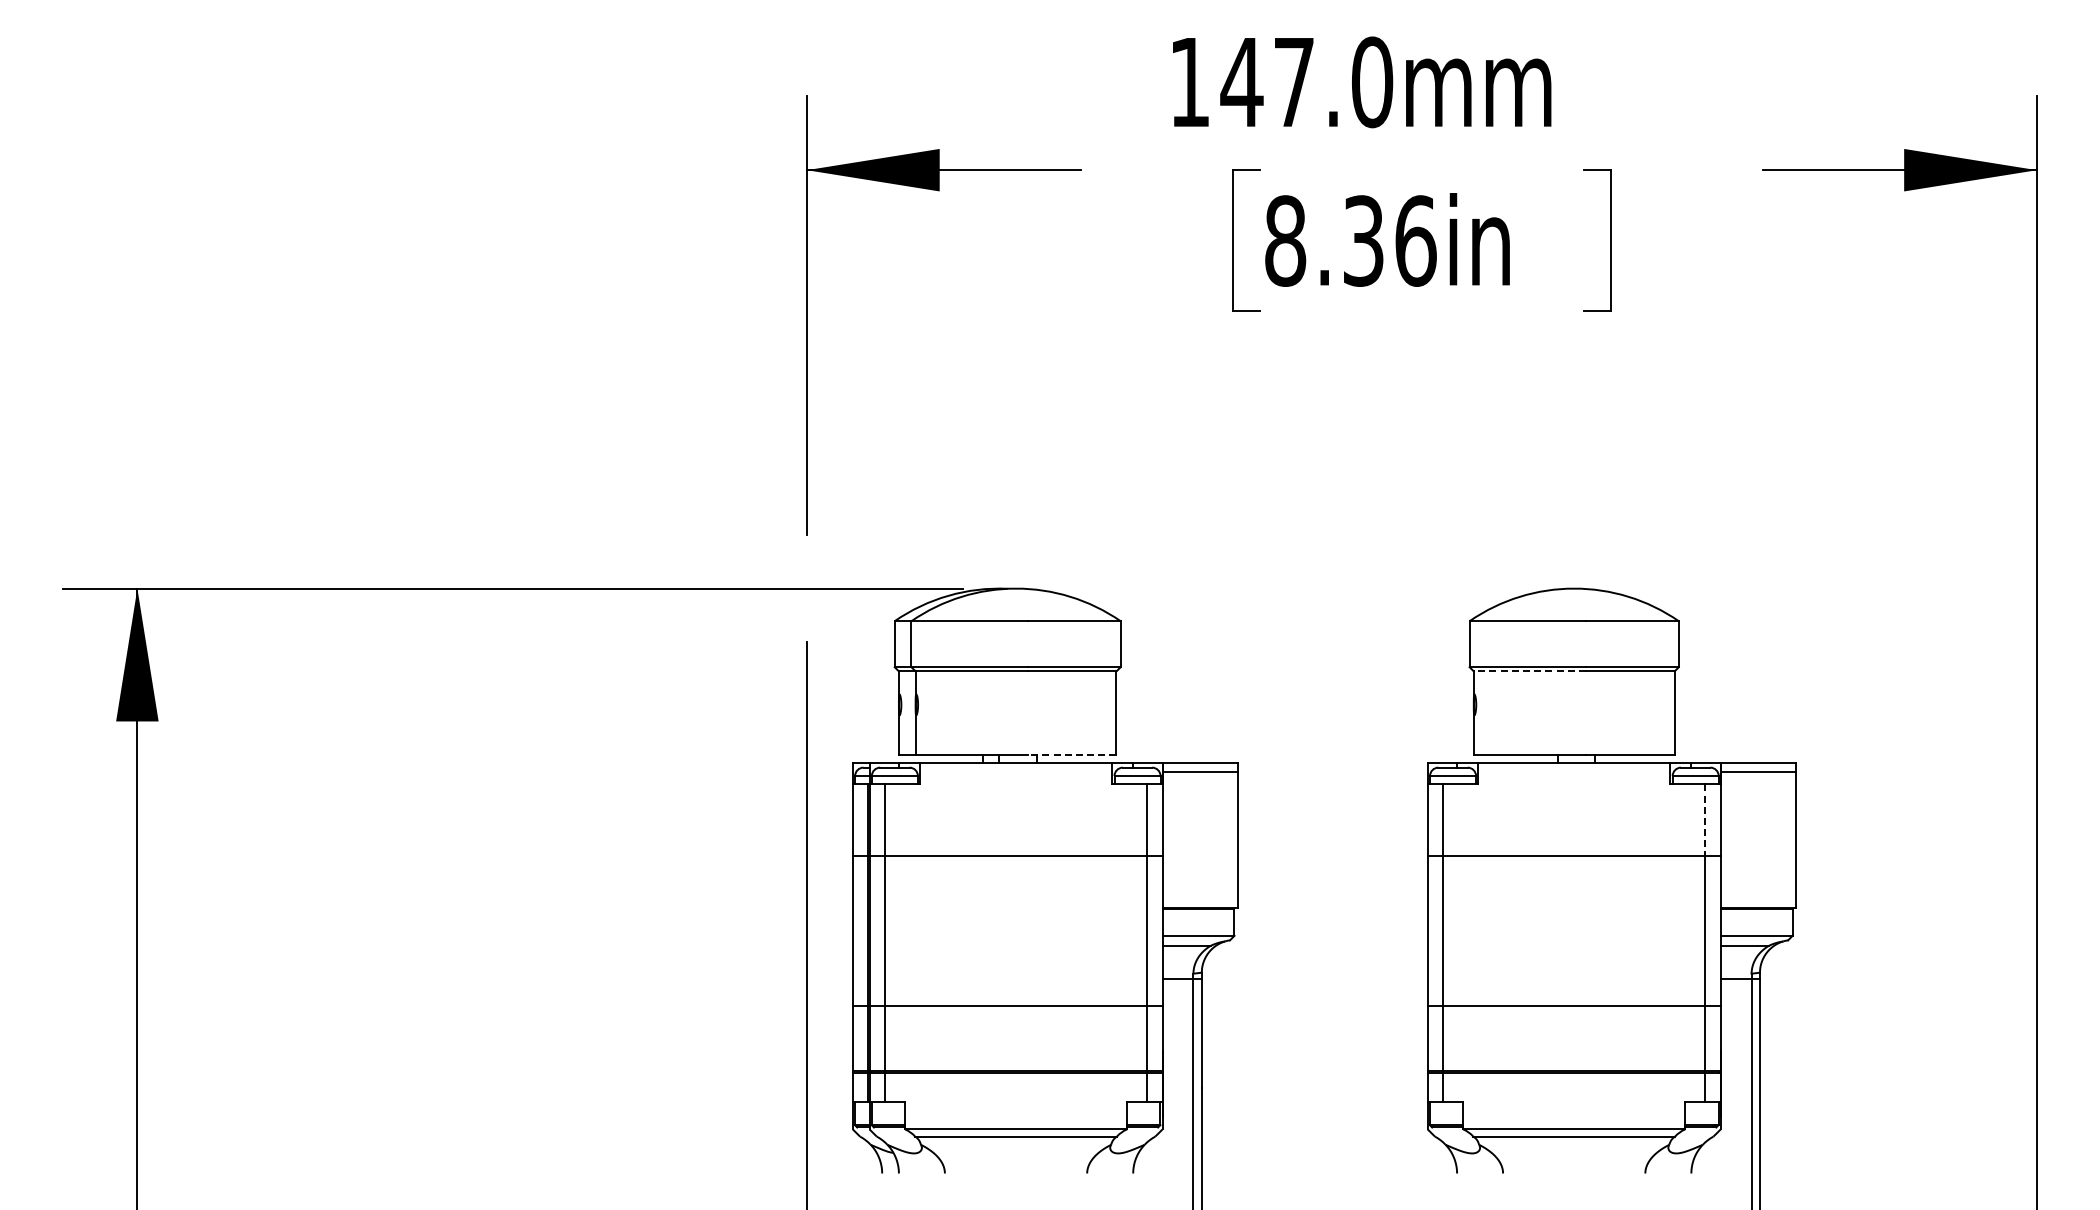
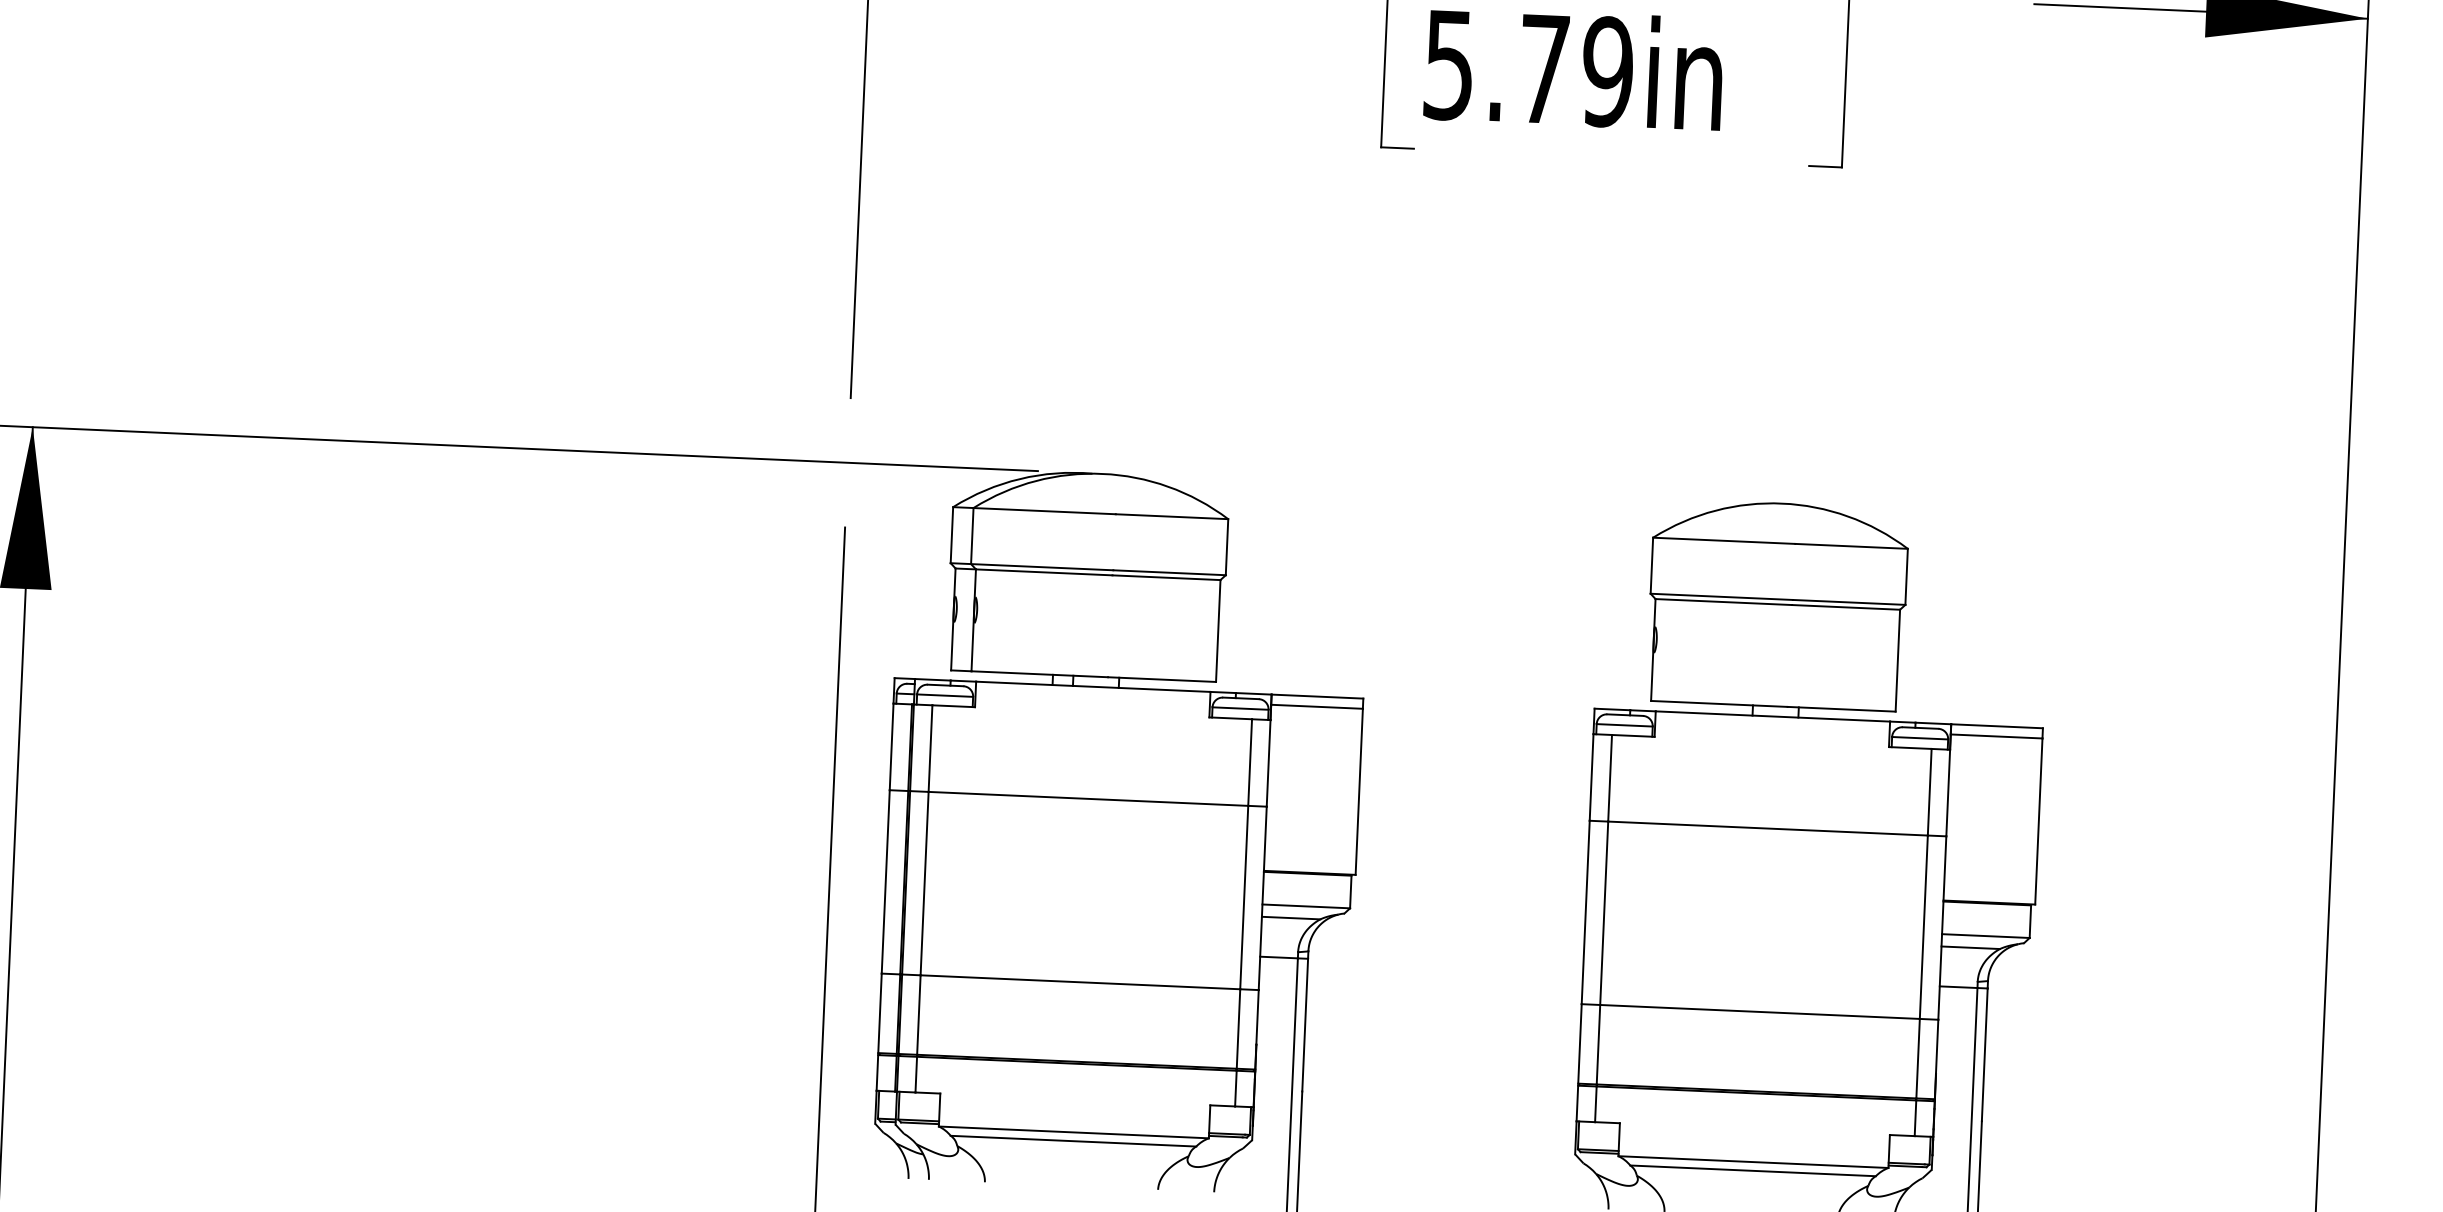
text: (1350, 240) -> (1528, 67), 8.36in -> 5.79in
line: (1529, 671) -> (1723, 602), dashed -> solid
line: (1071, 755) -> (1161, 680), dashed -> solid
line: (1705, 819) -> (1929, 791), dashed -> solid

